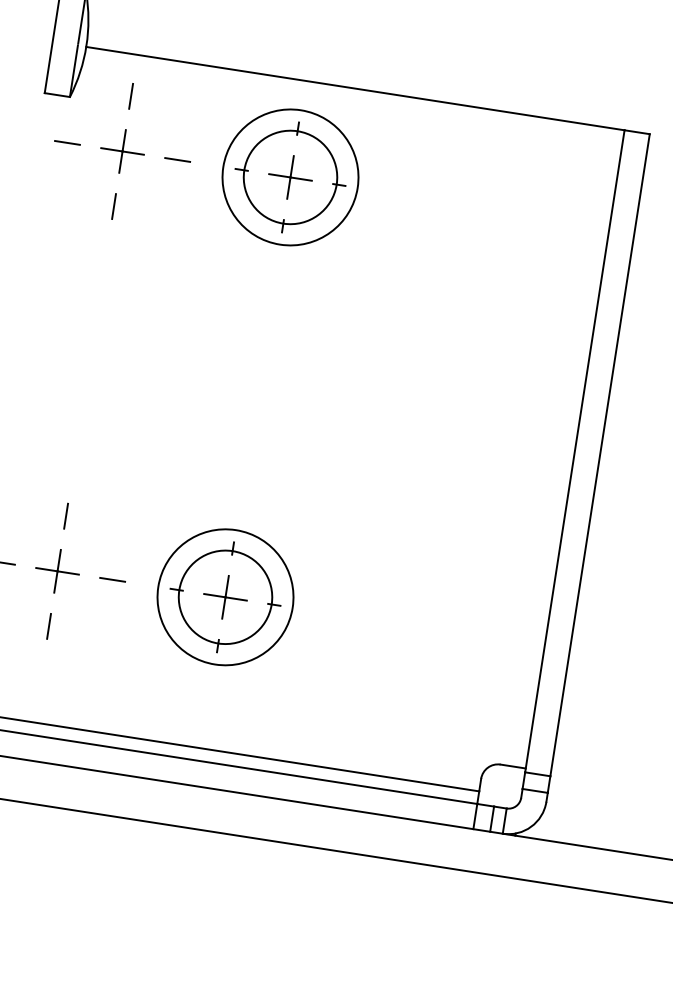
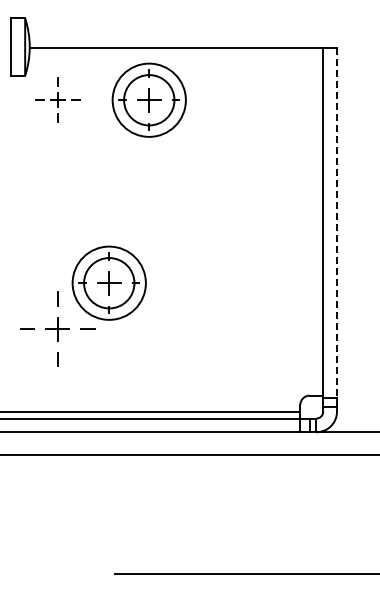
part: (122, 149) -> (57, 99), size x0.6
line: (600, 456) -> (337, 223), solid -> dashed
part: (224, 595) -> (108, 282), moved

